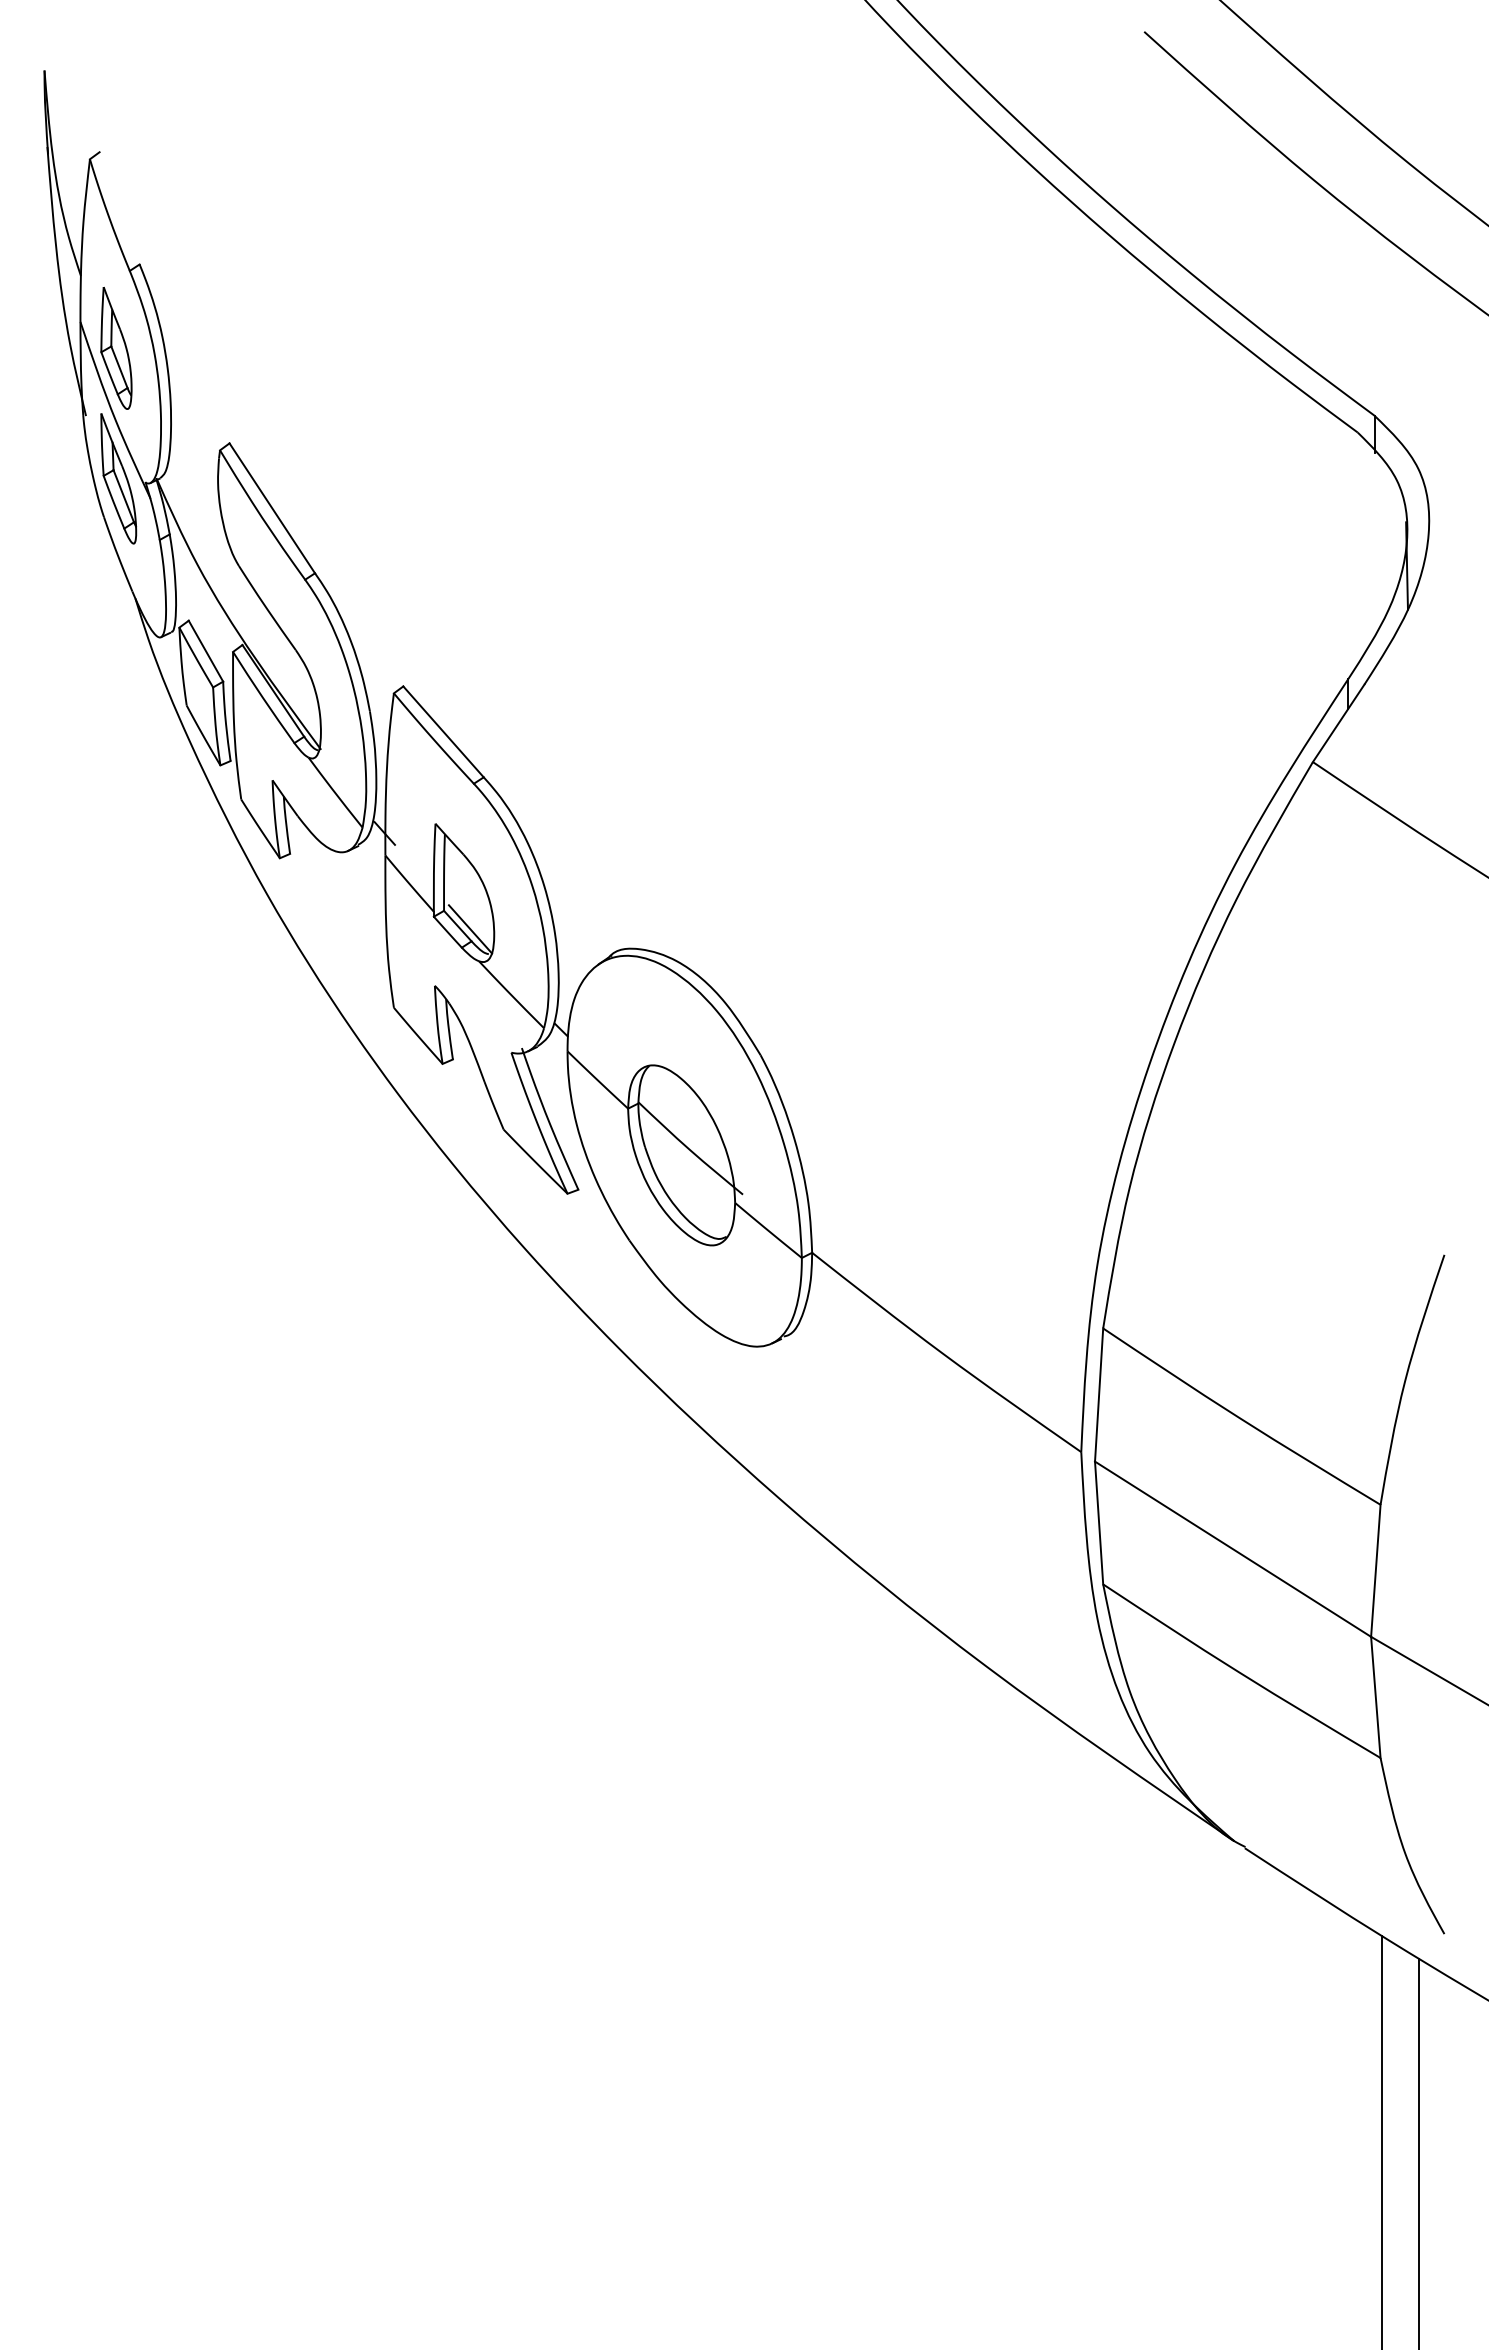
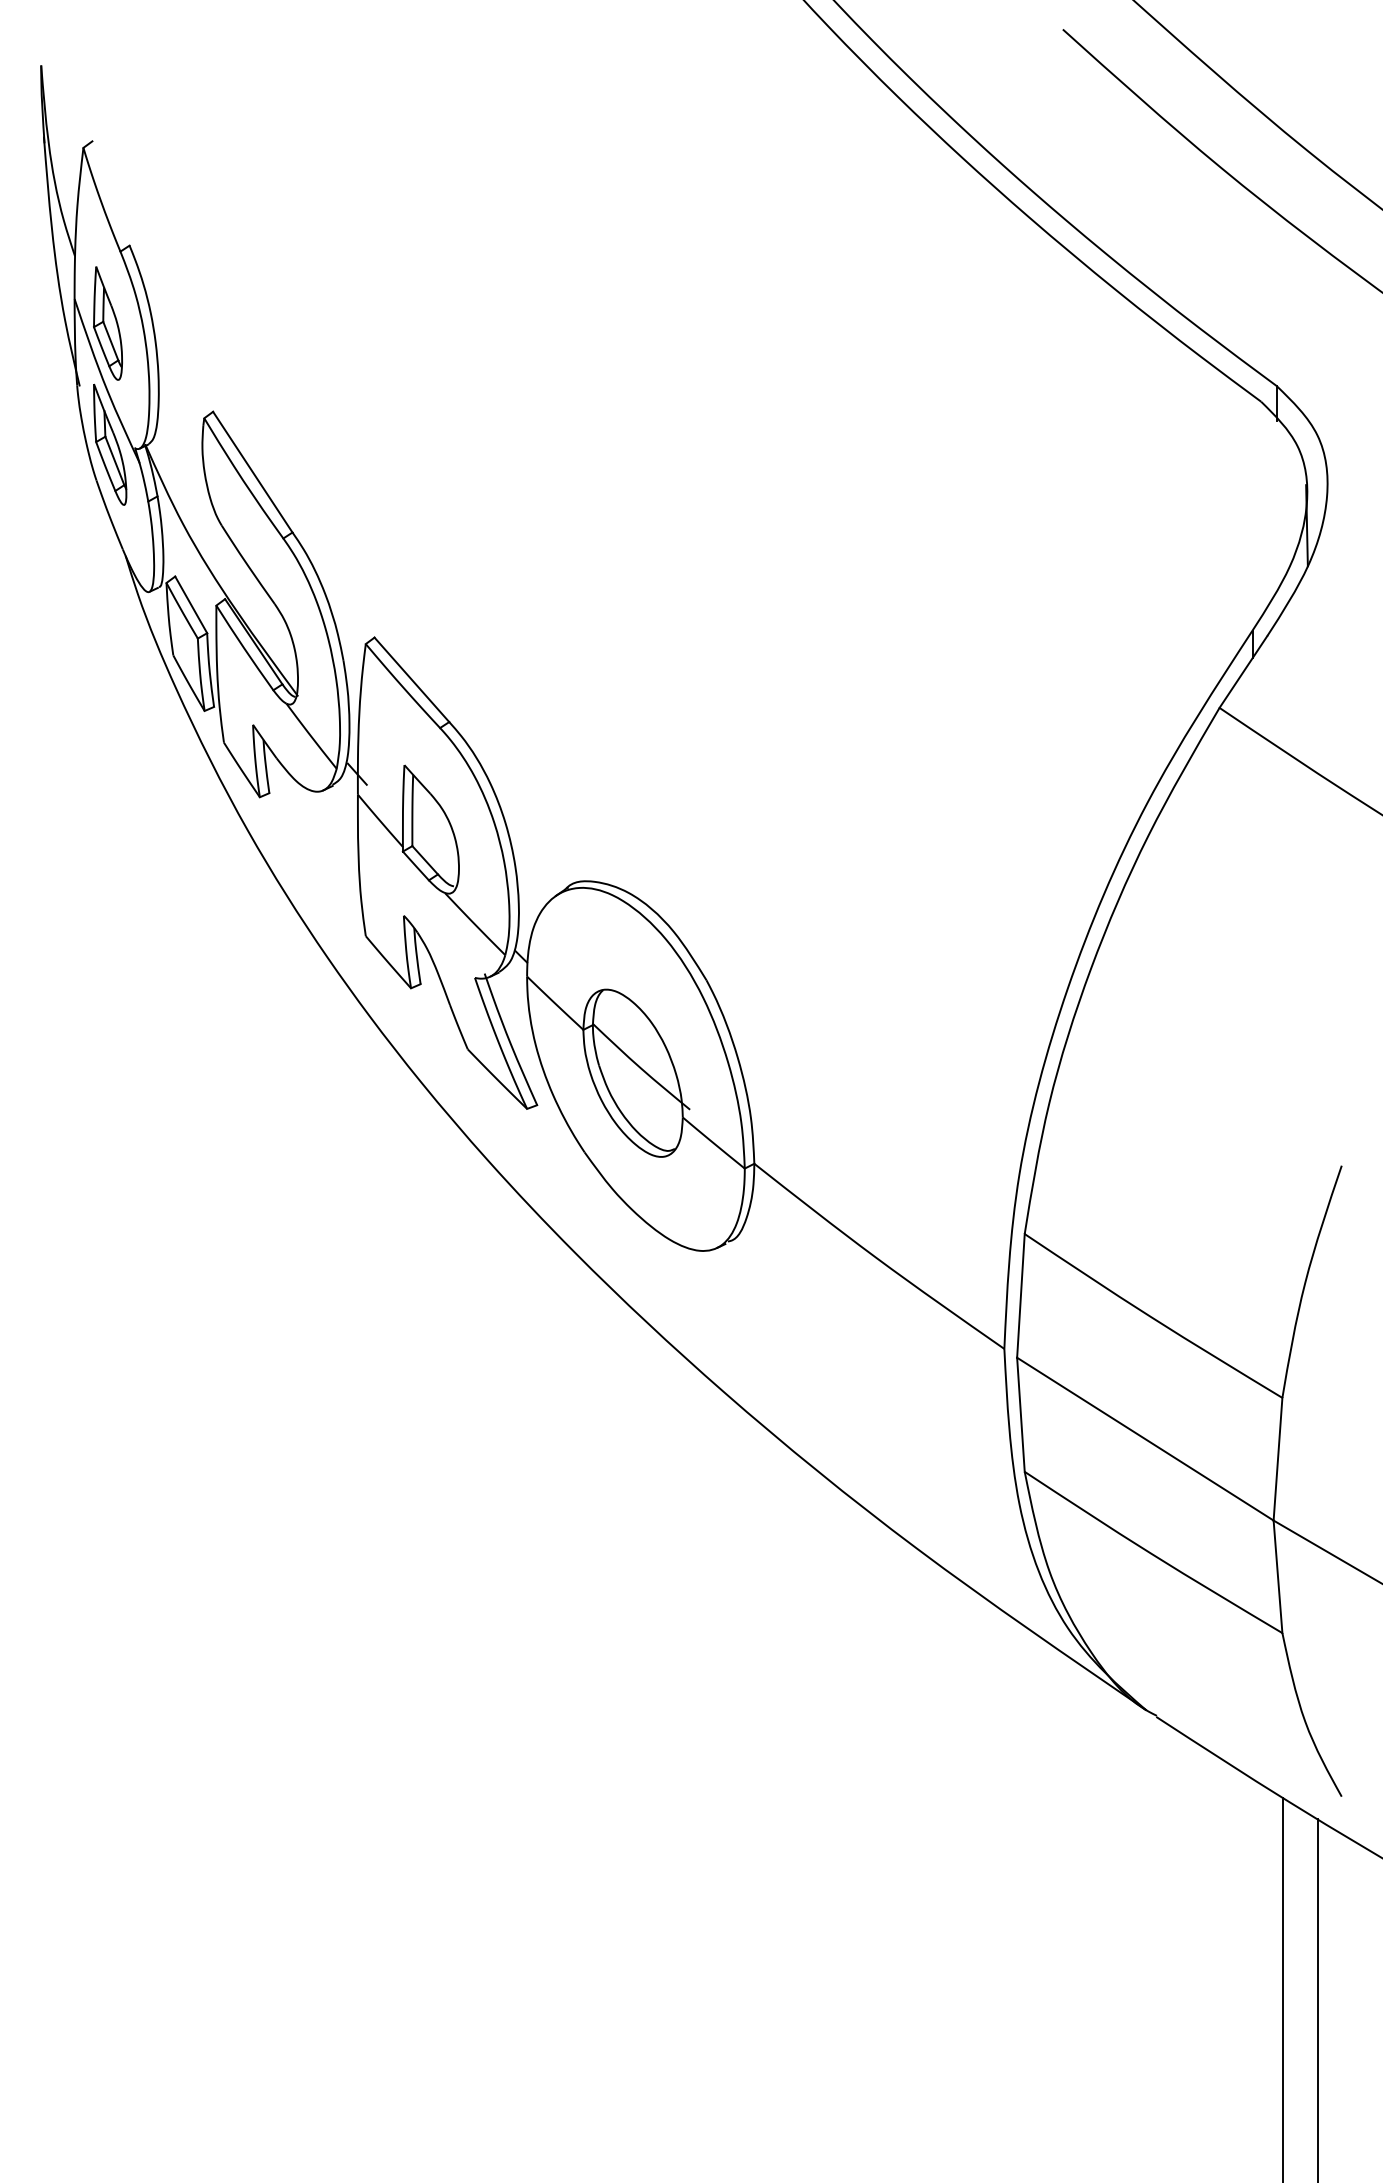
line: (470, 929) -> (436, 863), removed

